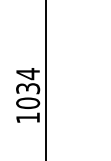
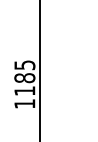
text: (27, 89) -> (24, 78), 1034 -> 1185

